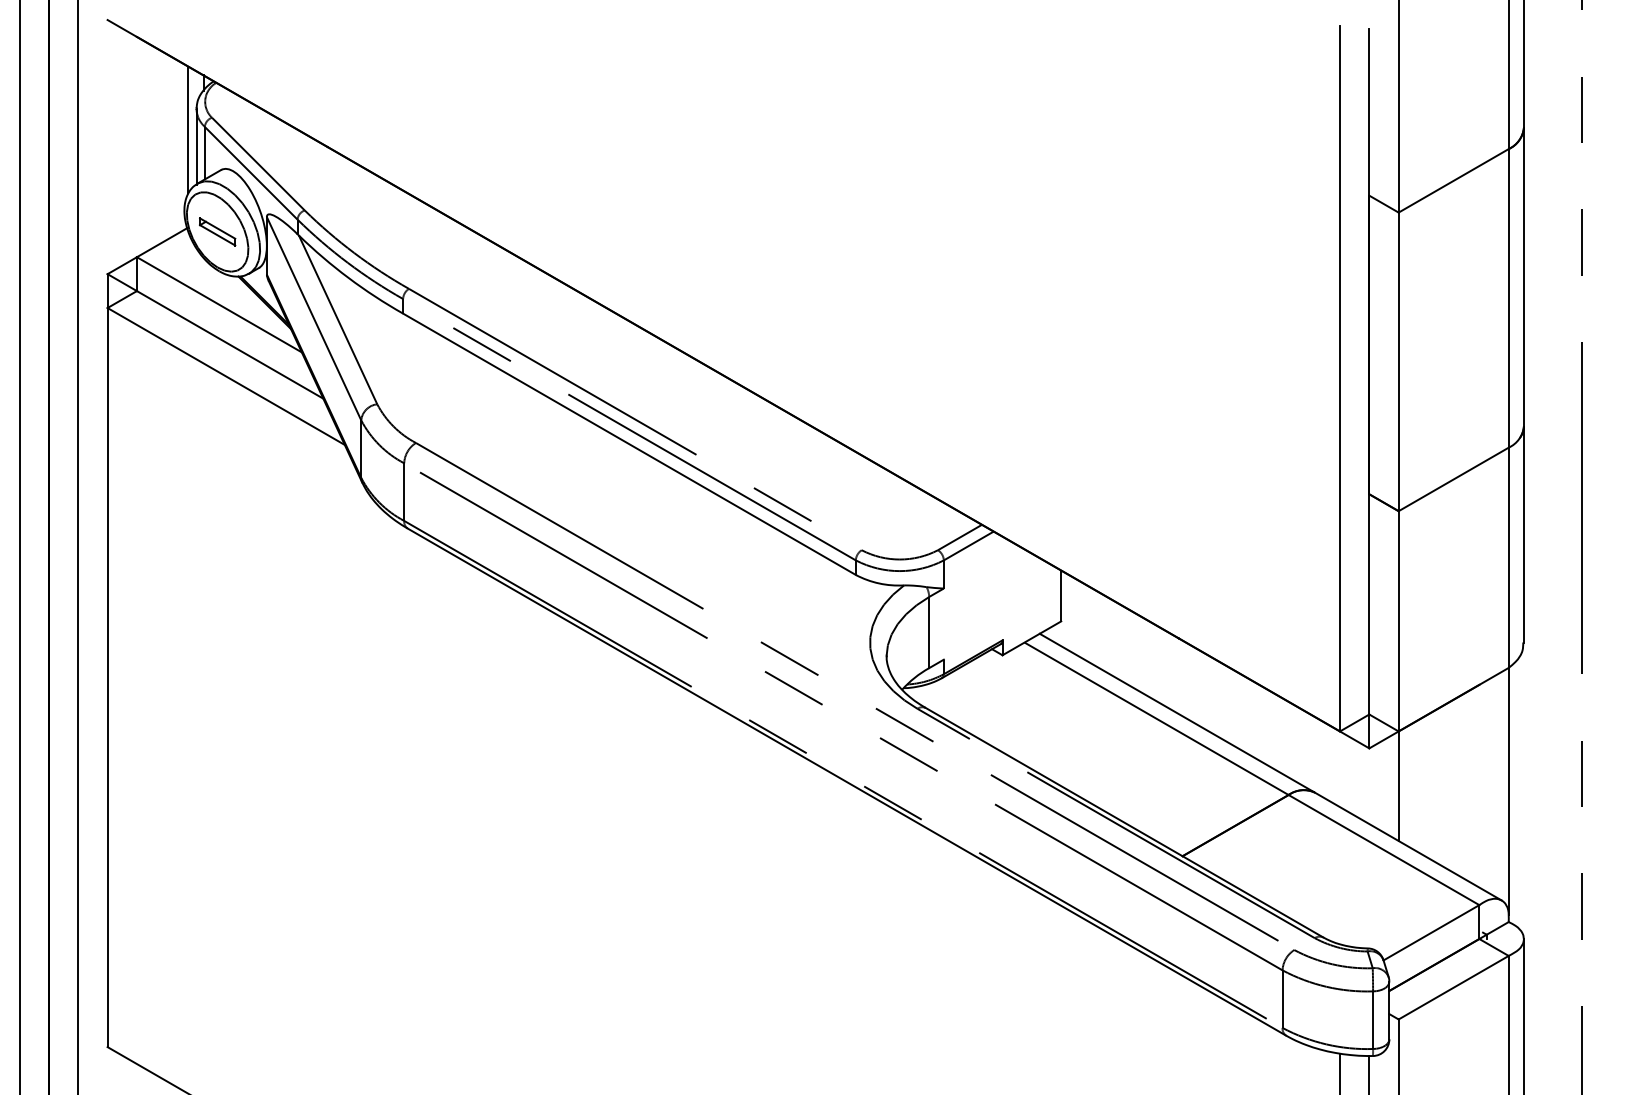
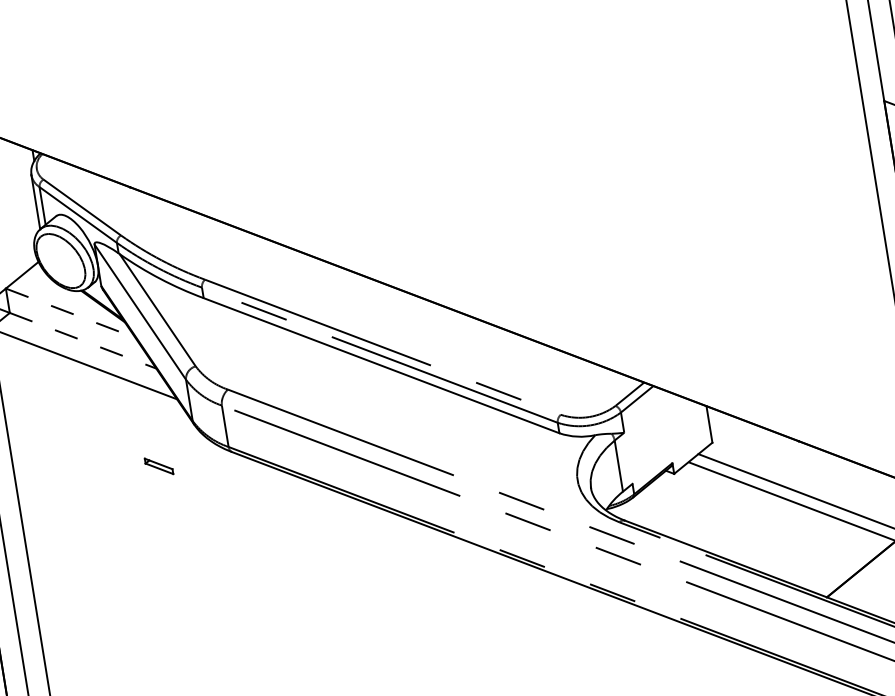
line: (188, 129) -> (28, 190), removed
part: (217, 231) -> (158, 466), moved
line: (219, 305) -> (70, 313), solid -> dashed
line: (230, 344) -> (83, 340), solid -> dashed

